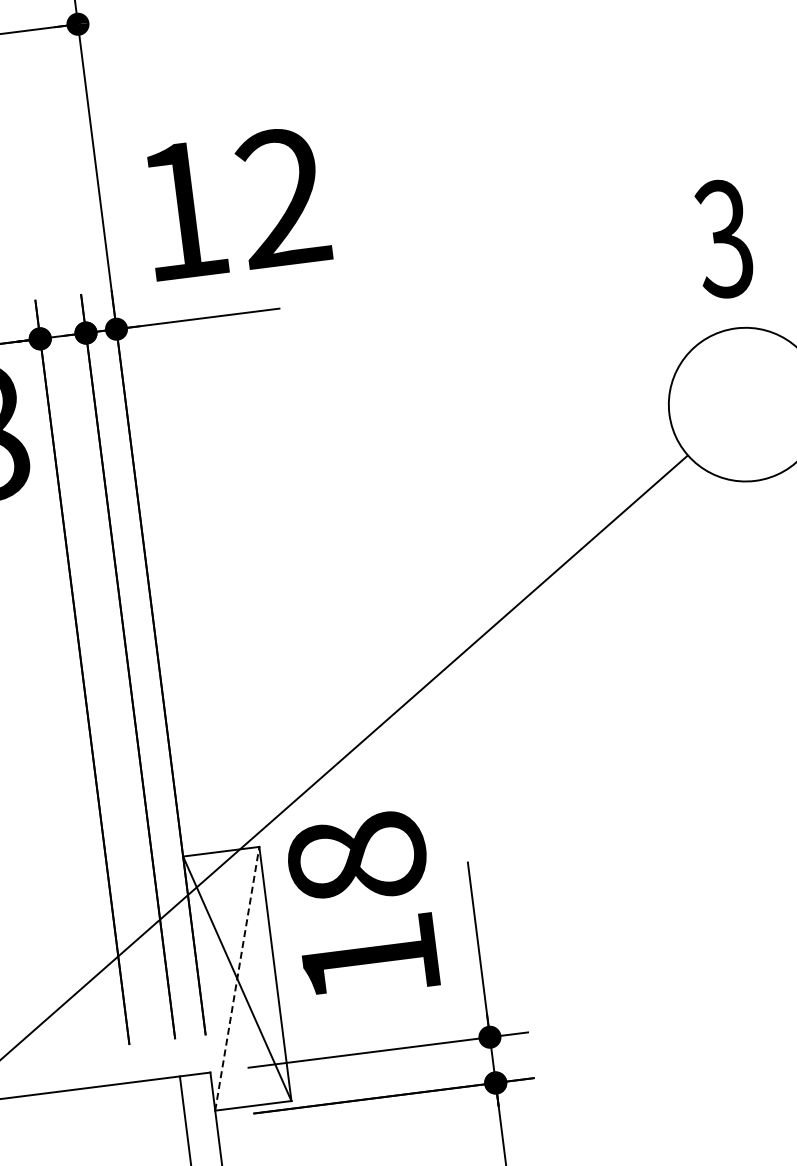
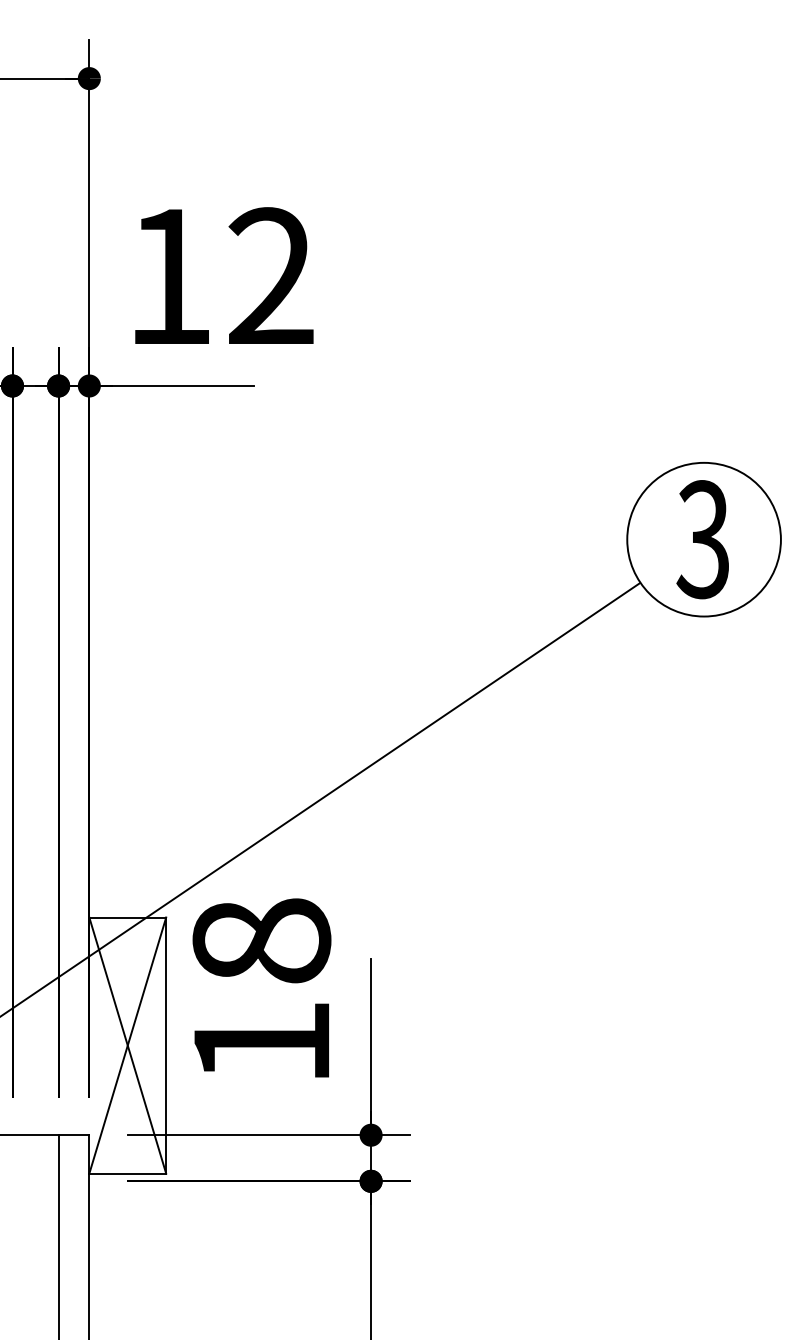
text: (723, 238) -> (702, 539), moved
line: (237, 978) -> (127, 1045), dashed -> solid

